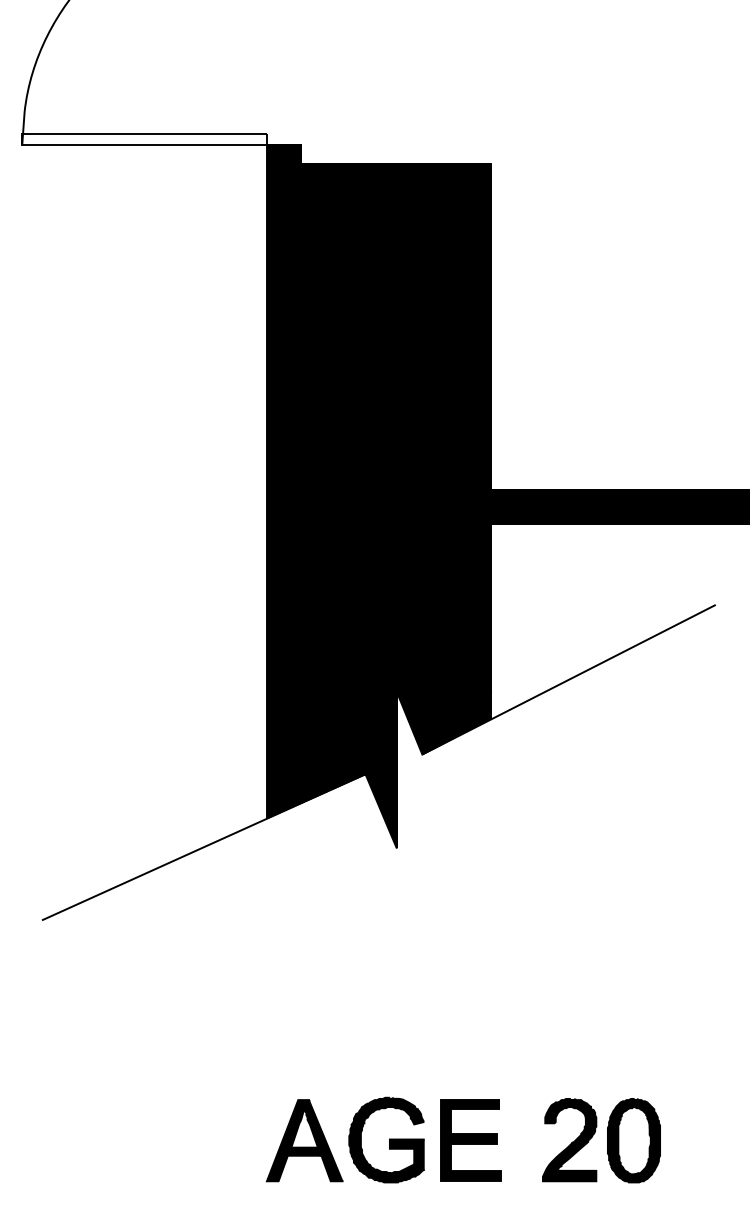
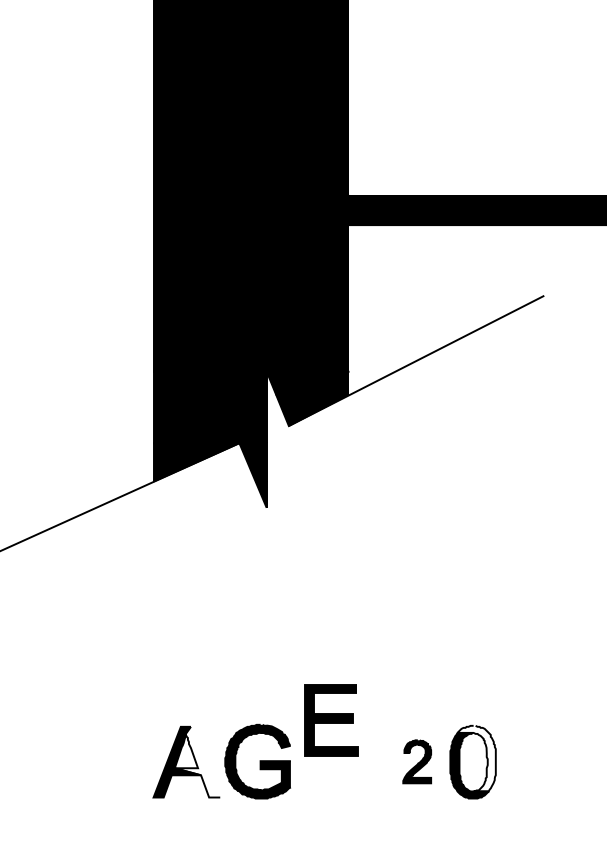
fill: (638, 1136) -> (477, 758), removed
fill: (317, 1140) -> (197, 762), removed
part: (470, 1140) -> (330, 720), moved
part: (569, 1140) -> (416, 762), size x0.6

